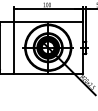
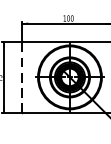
line: (13, 47) -> (22, 77), solid -> dashed

